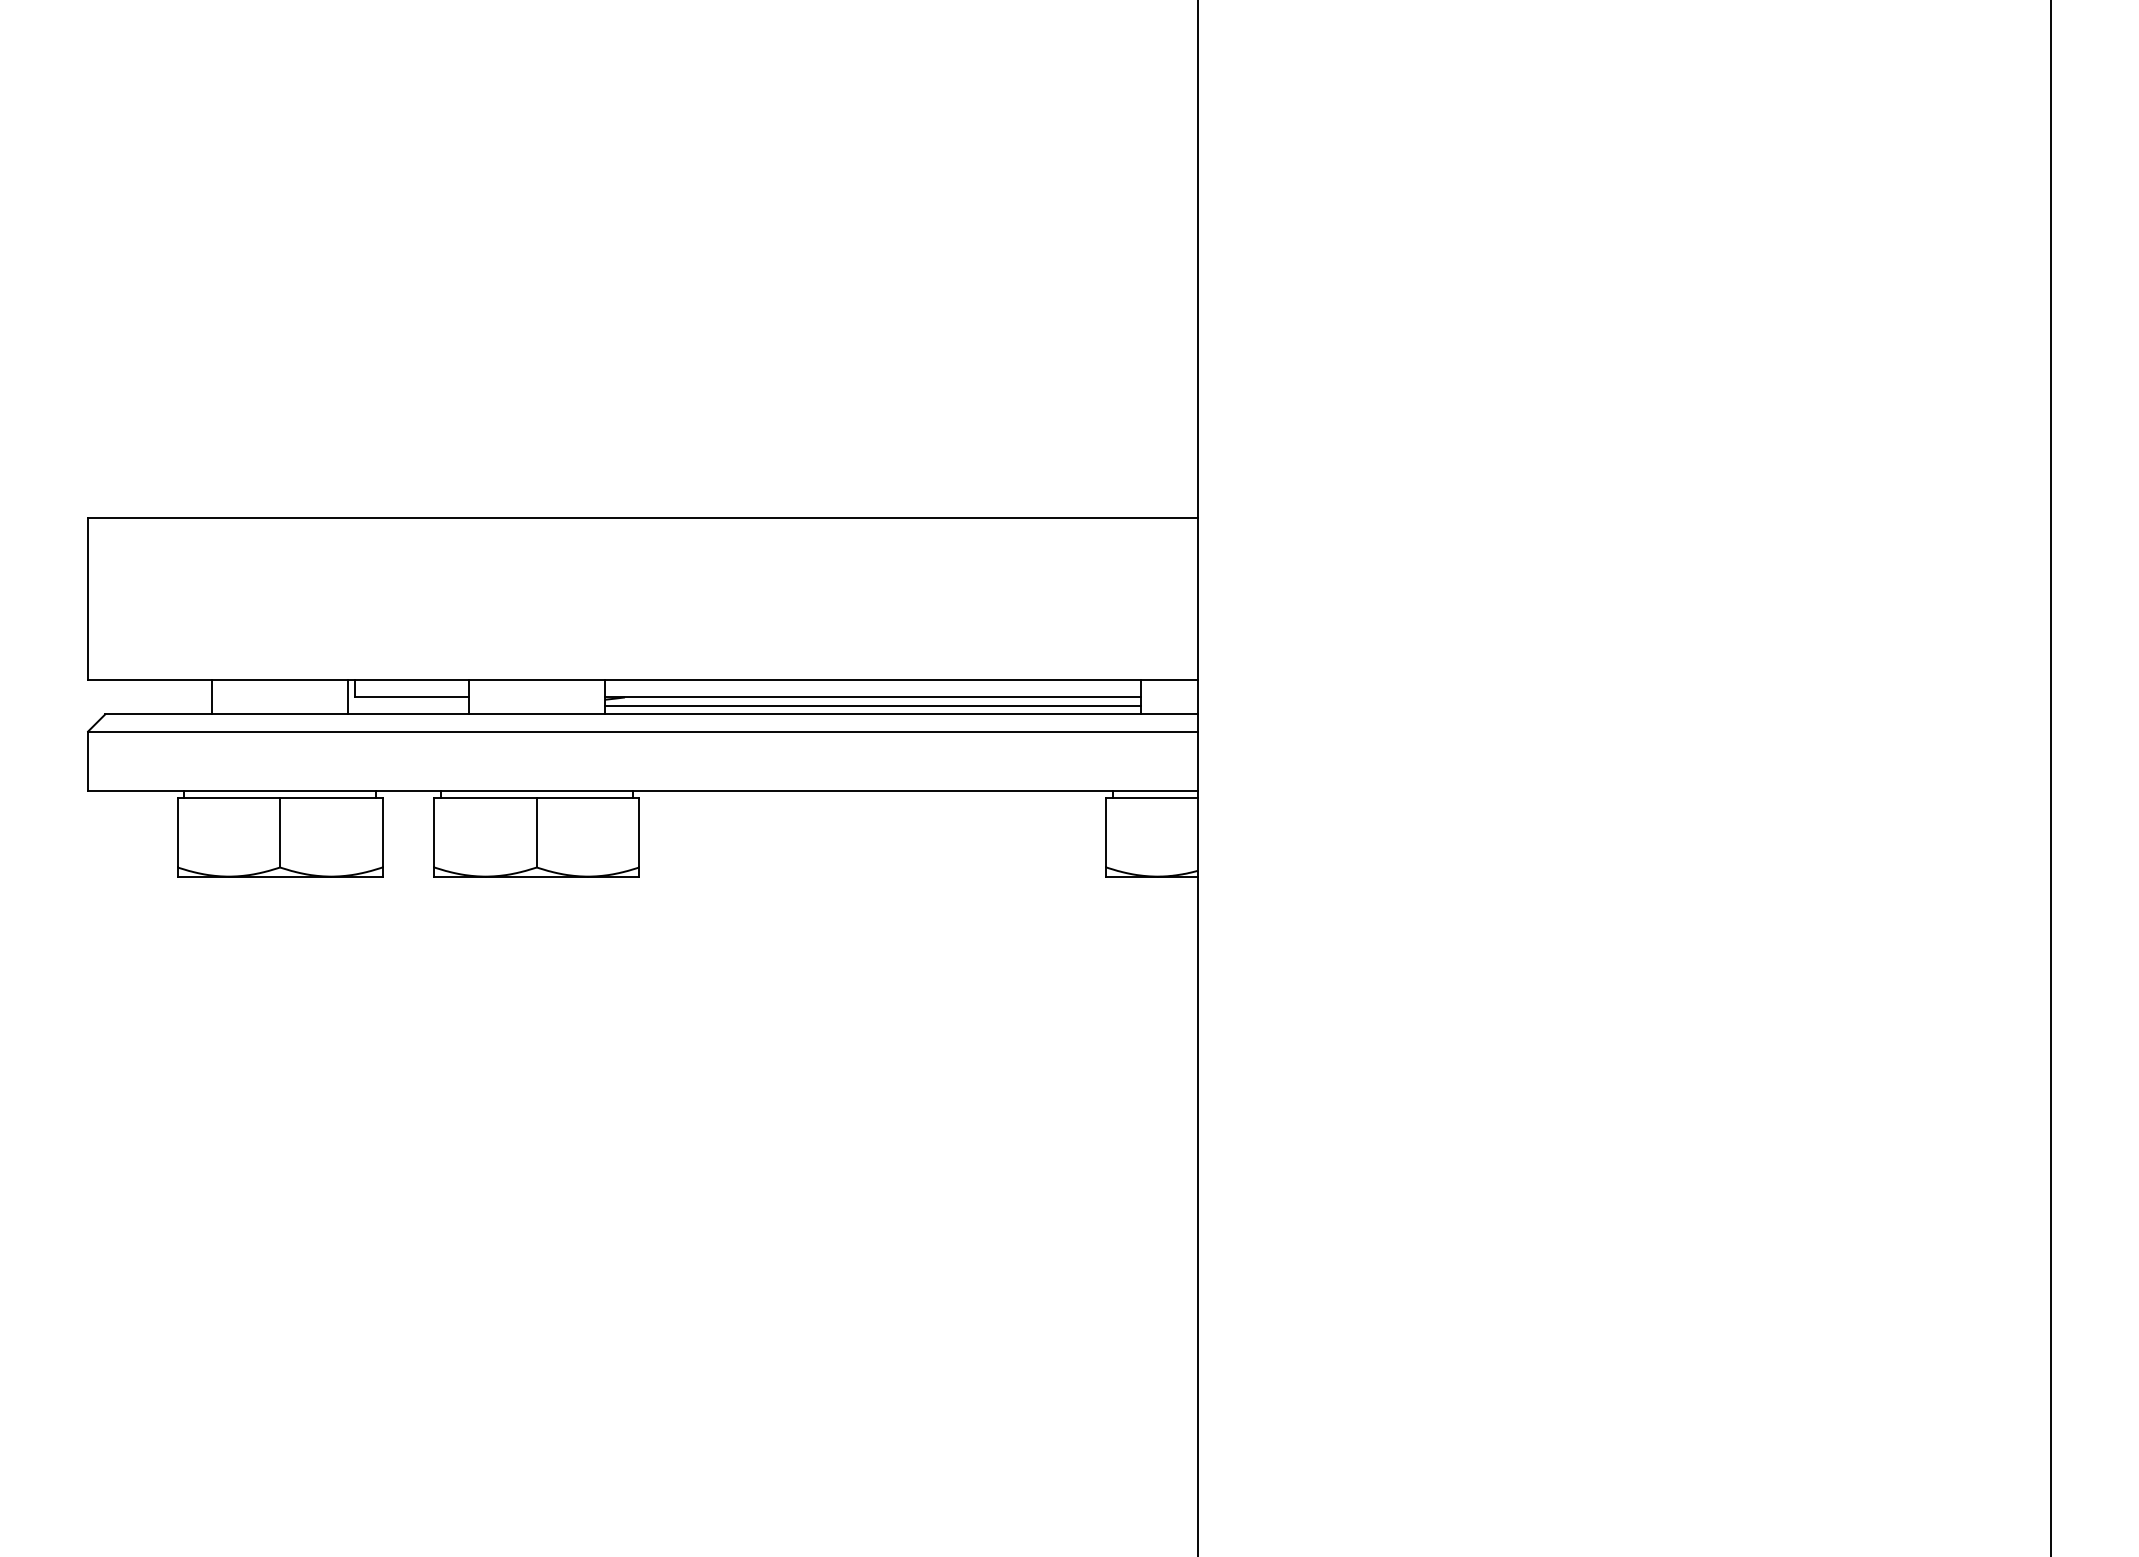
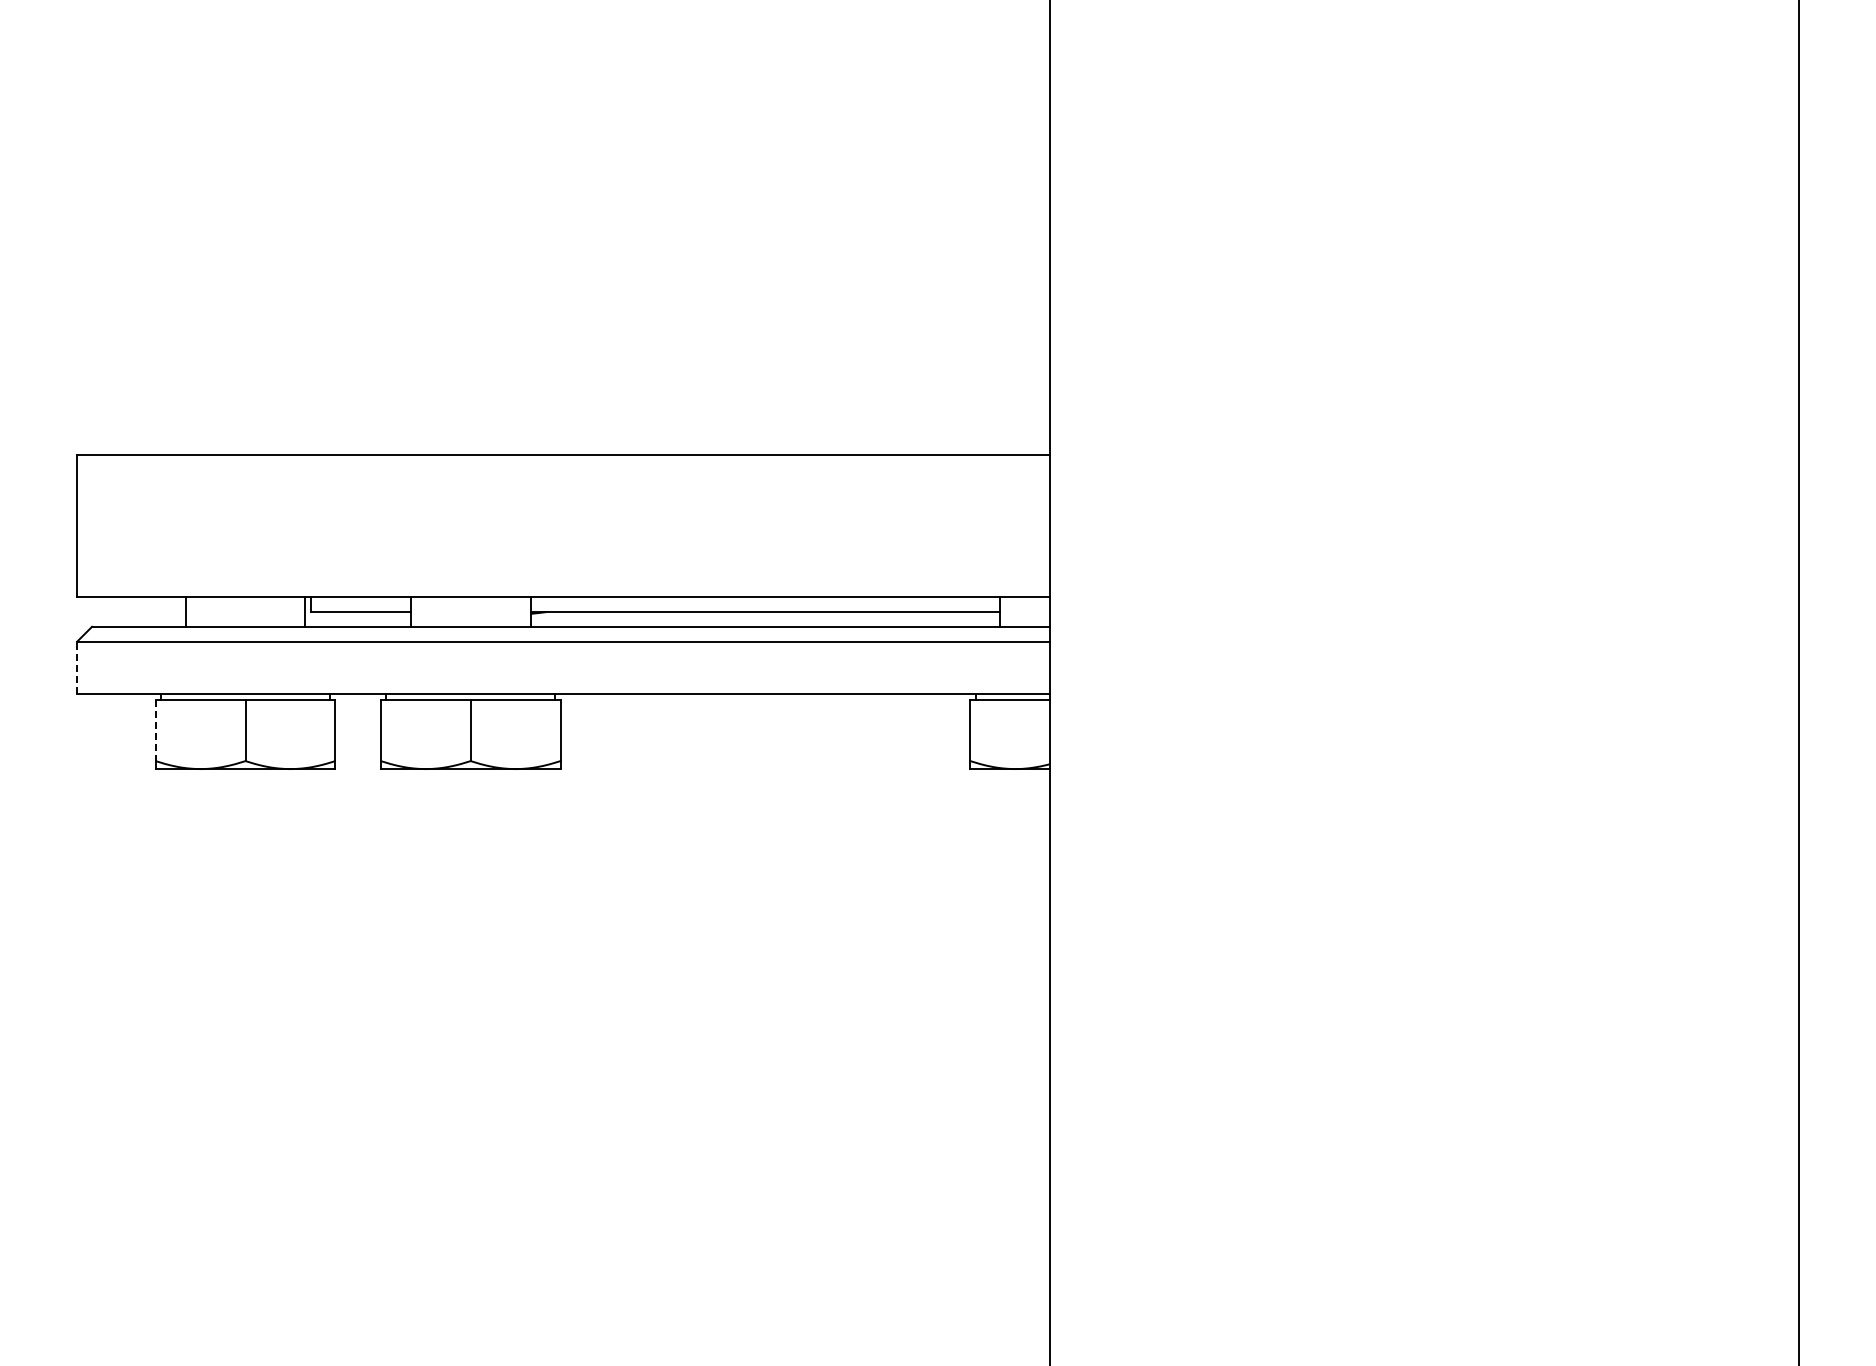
line: (872, 706) -> (765, 619), removed
line: (88, 760) -> (77, 667), solid -> dashed
line: (177, 833) -> (155, 731), solid -> dashed

